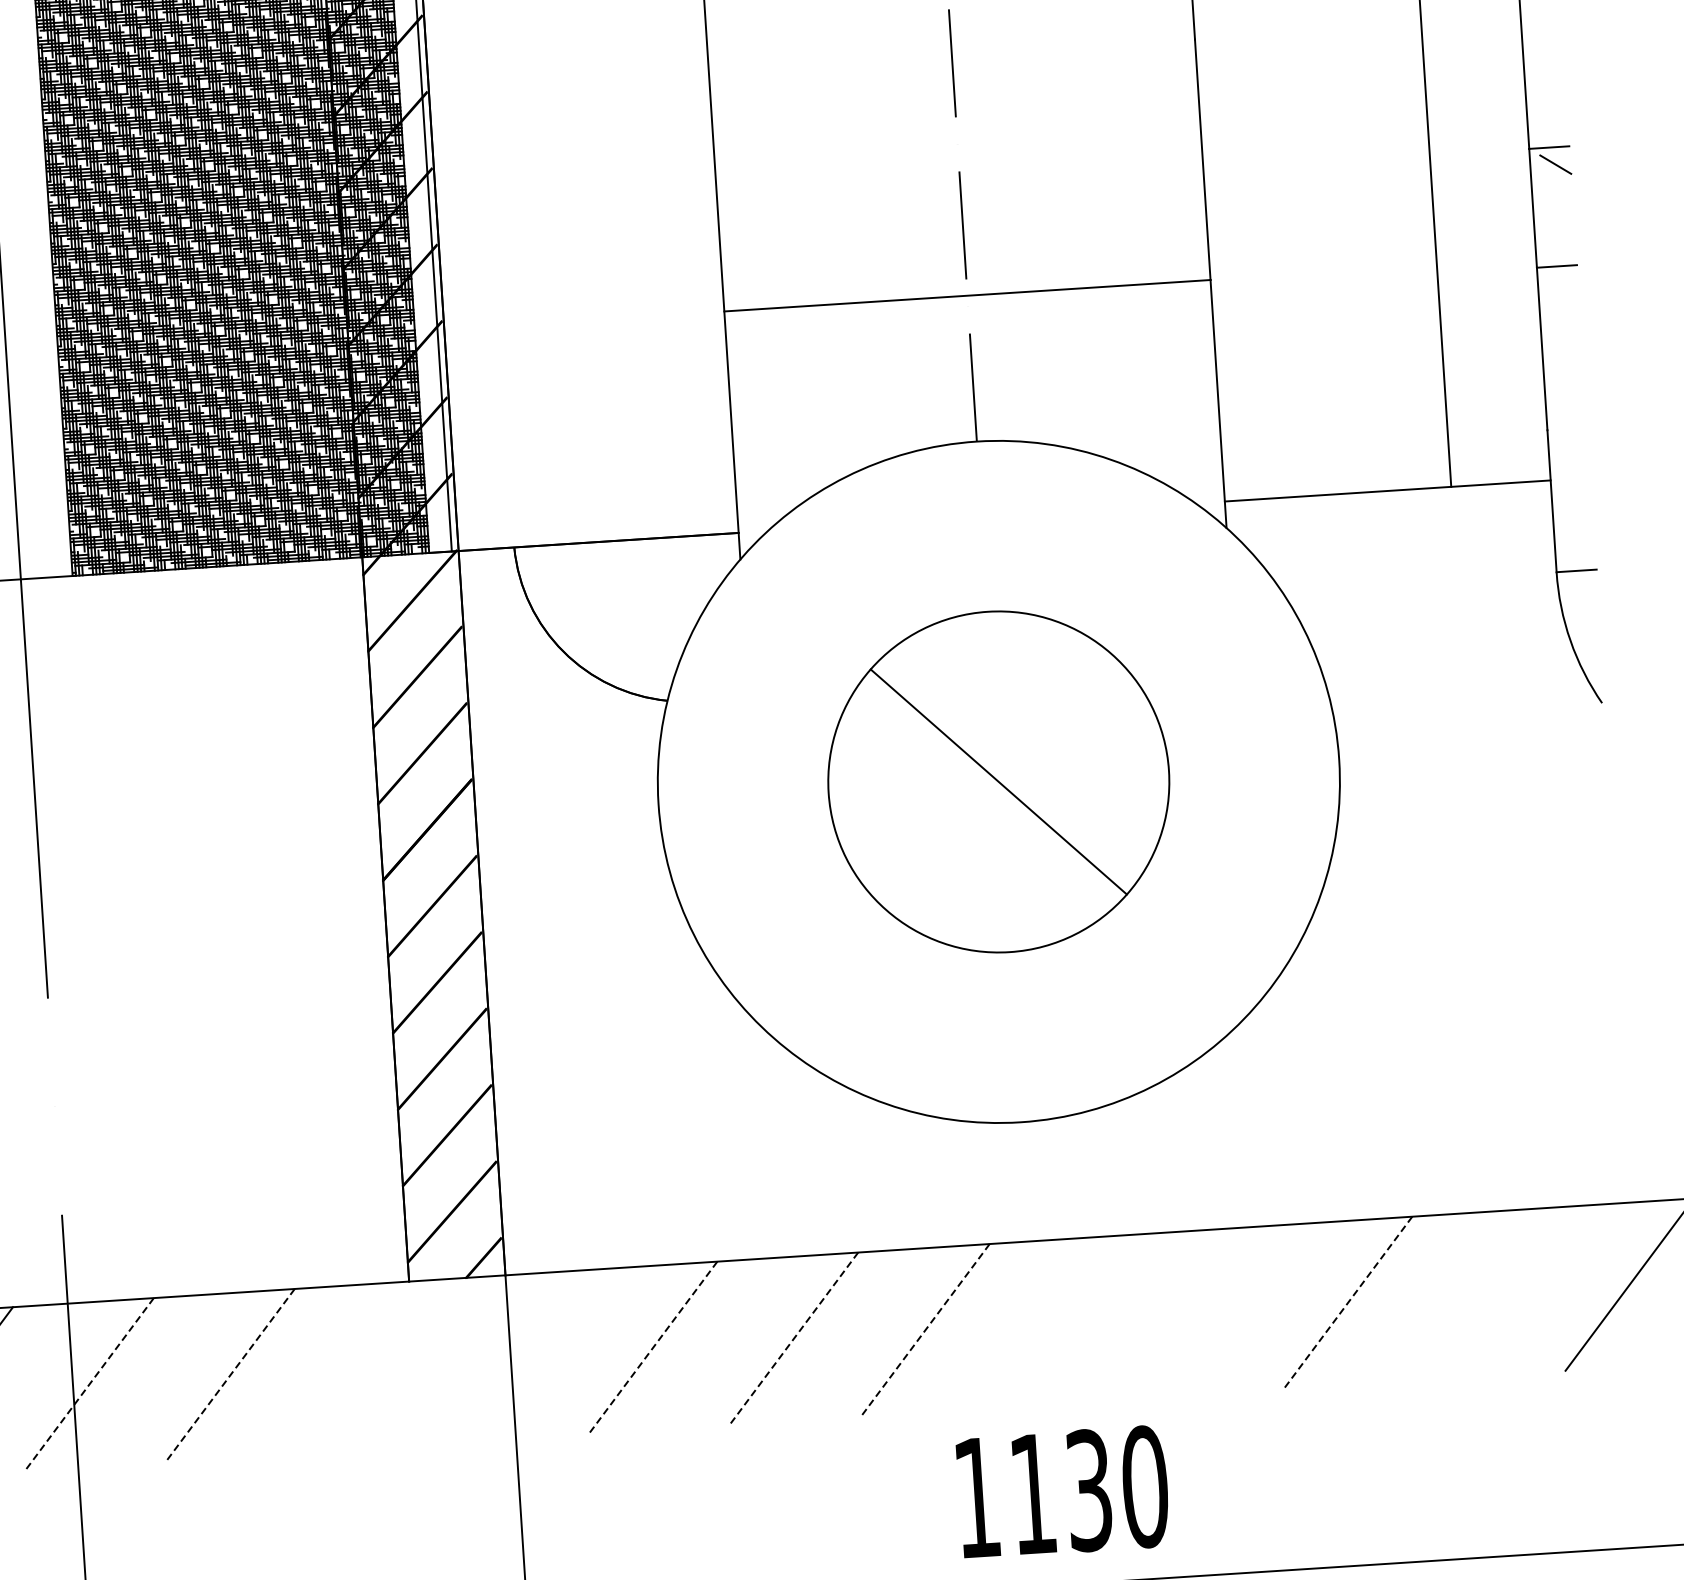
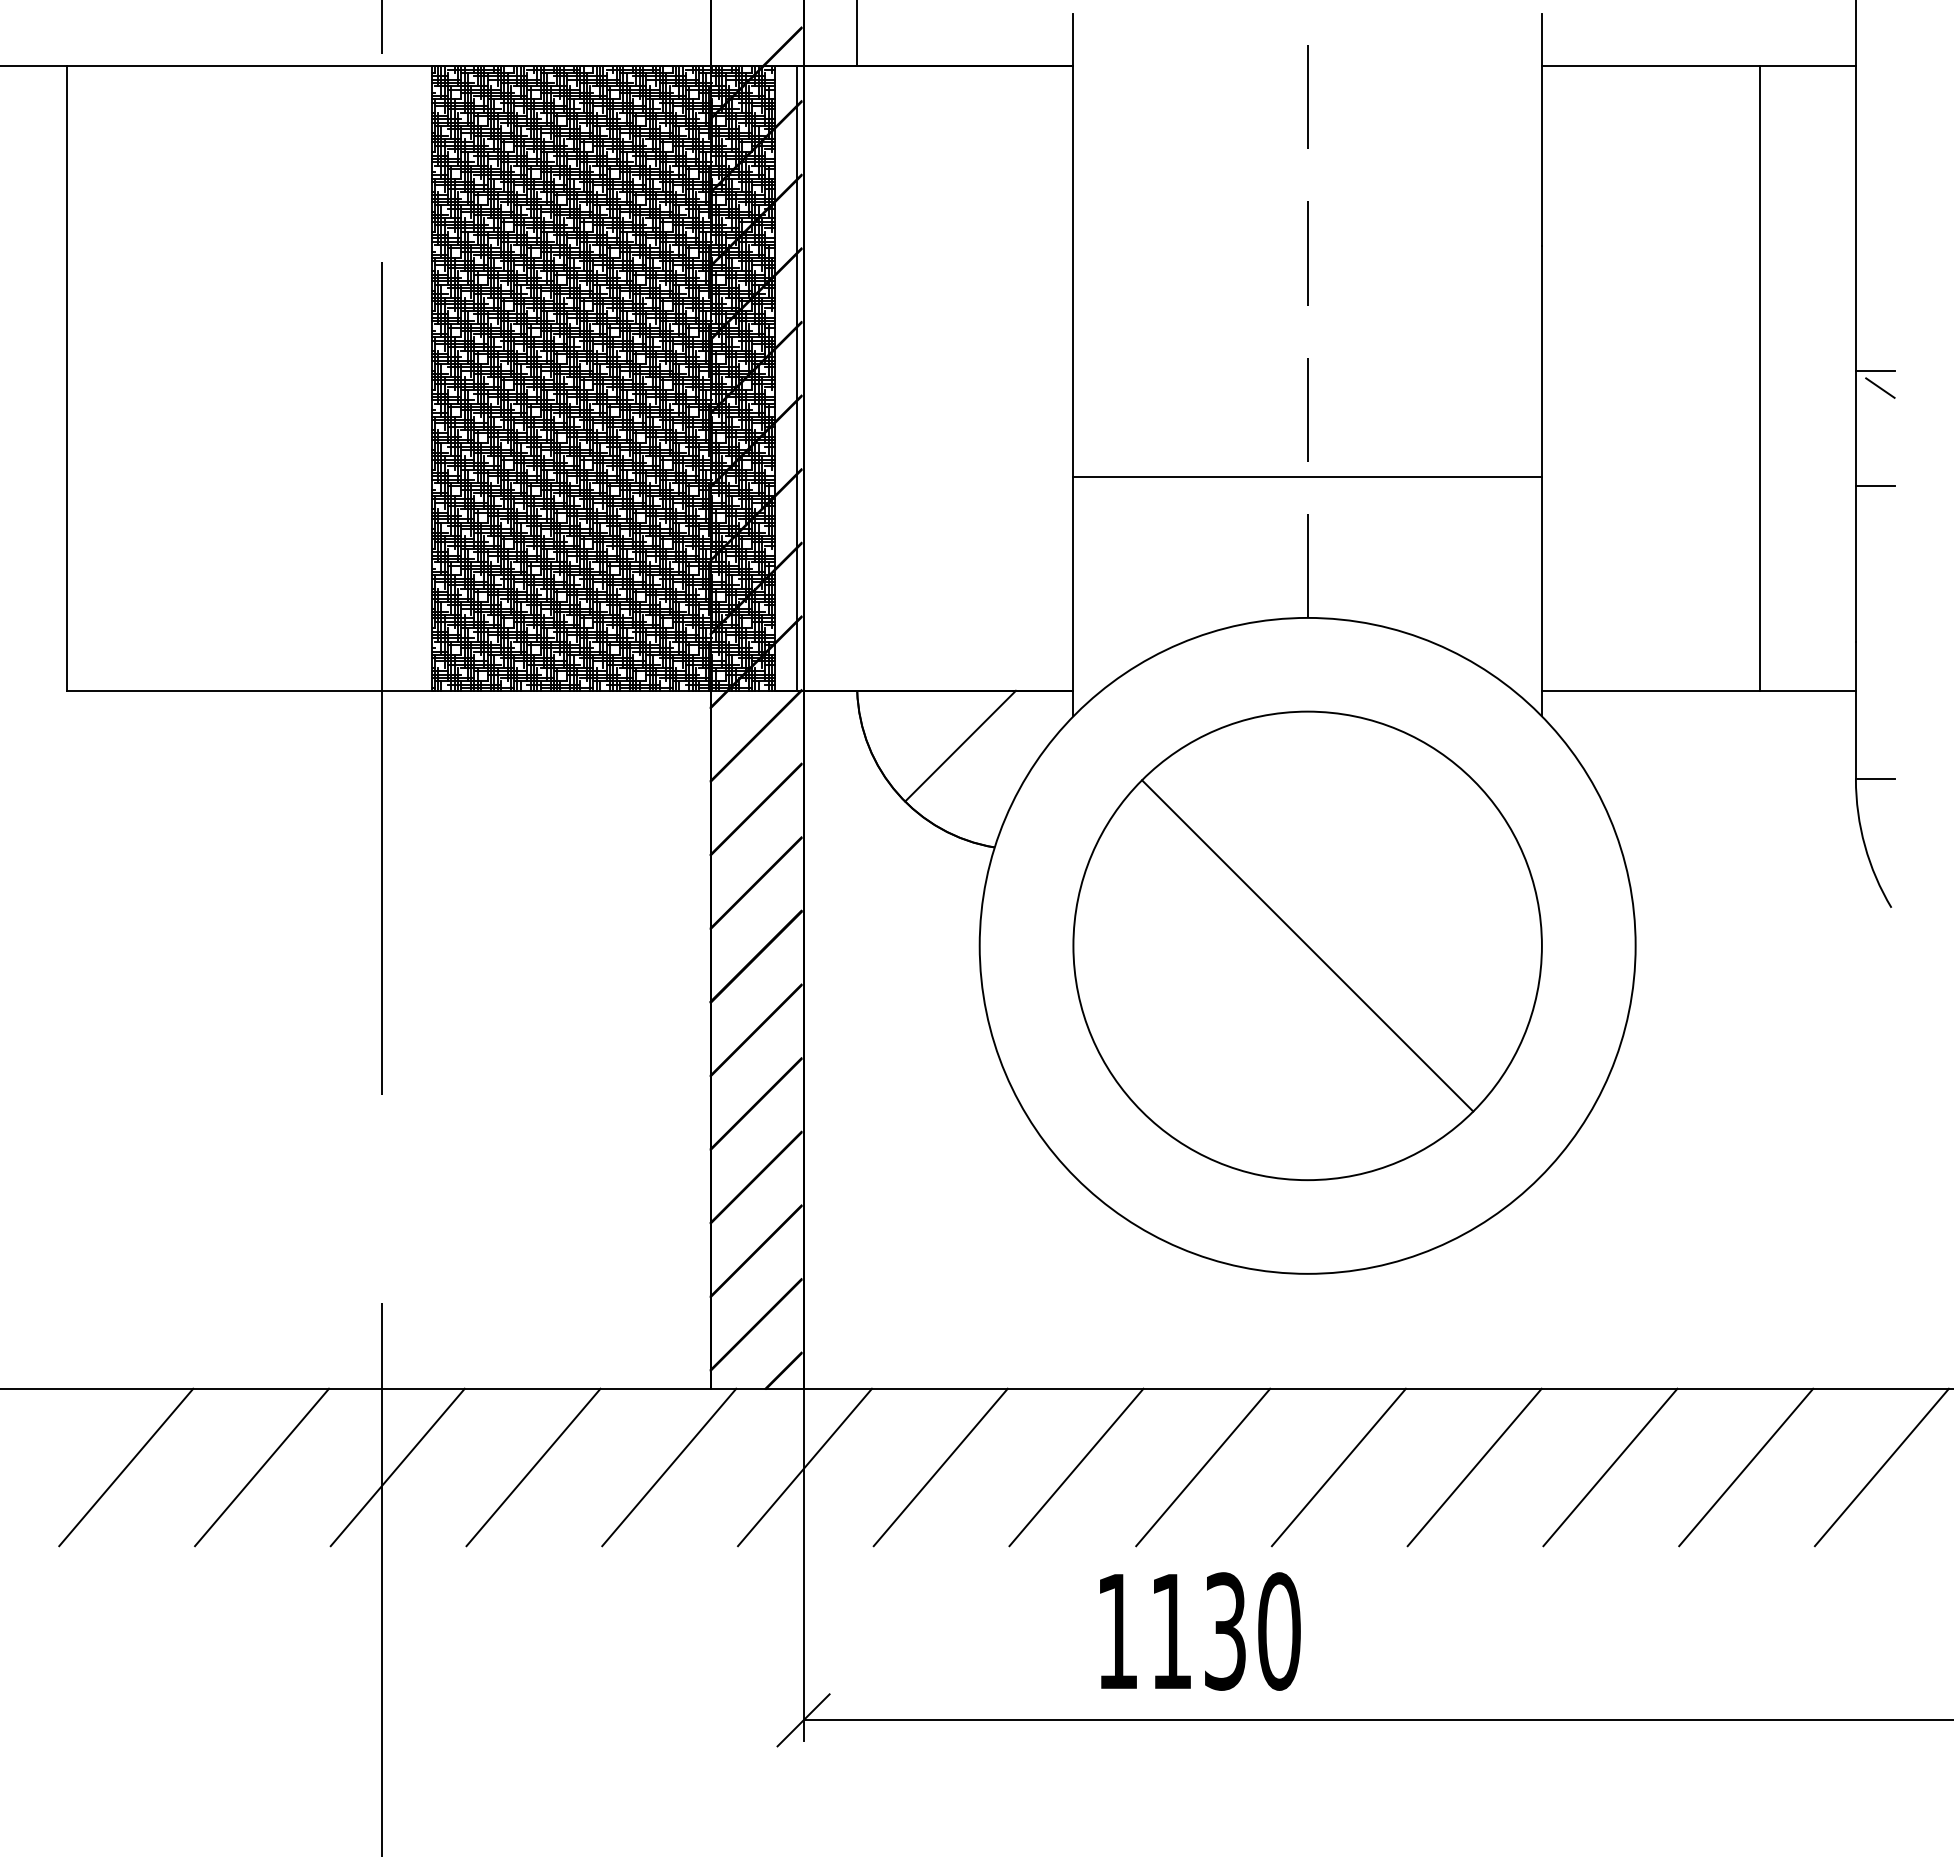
line: (625, 597) -> (960, 745), added
part: (998, 781) -> (1307, 945), size x1.43
line: (1489, 1293) -> (1746, 1467), added
line: (1348, 1302) -> (1610, 1467), dashed -> solid
line: (1206, 1312) -> (1474, 1467), added
line: (1065, 1321) -> (1338, 1467), added
line: (924, 1330) -> (1202, 1467), dashed -> solid
line: (793, 1338) -> (1076, 1467), dashed -> solid
line: (652, 1347) -> (940, 1467), dashed -> solid
line: (512, 1356) -> (805, 1467), added
line: (371, 1366) -> (669, 1467), added
line: (230, 1375) -> (533, 1467), dashed -> solid
line: (89, 1384) -> (397, 1467), dashed -> solid
text: (1063, 1492) -> (1200, 1631), moved

